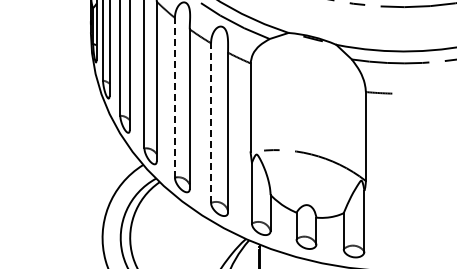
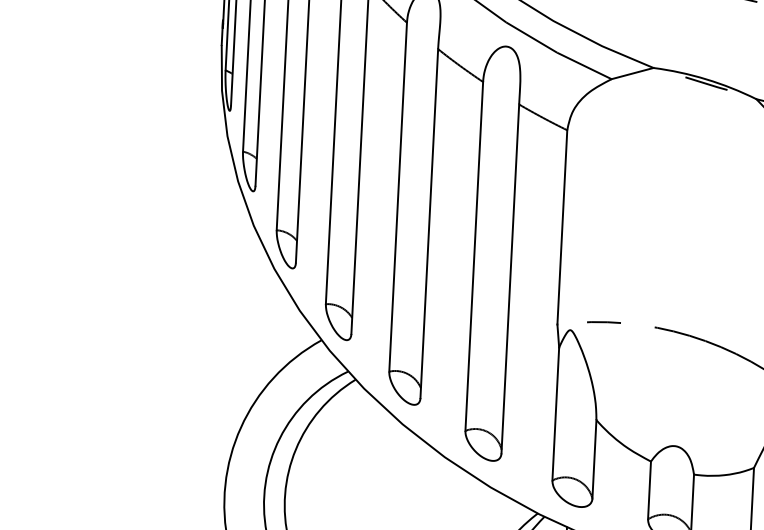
line: (174, 97) -> (397, 196), dashed -> solid
line: (211, 123) -> (475, 257), dashed -> solid

